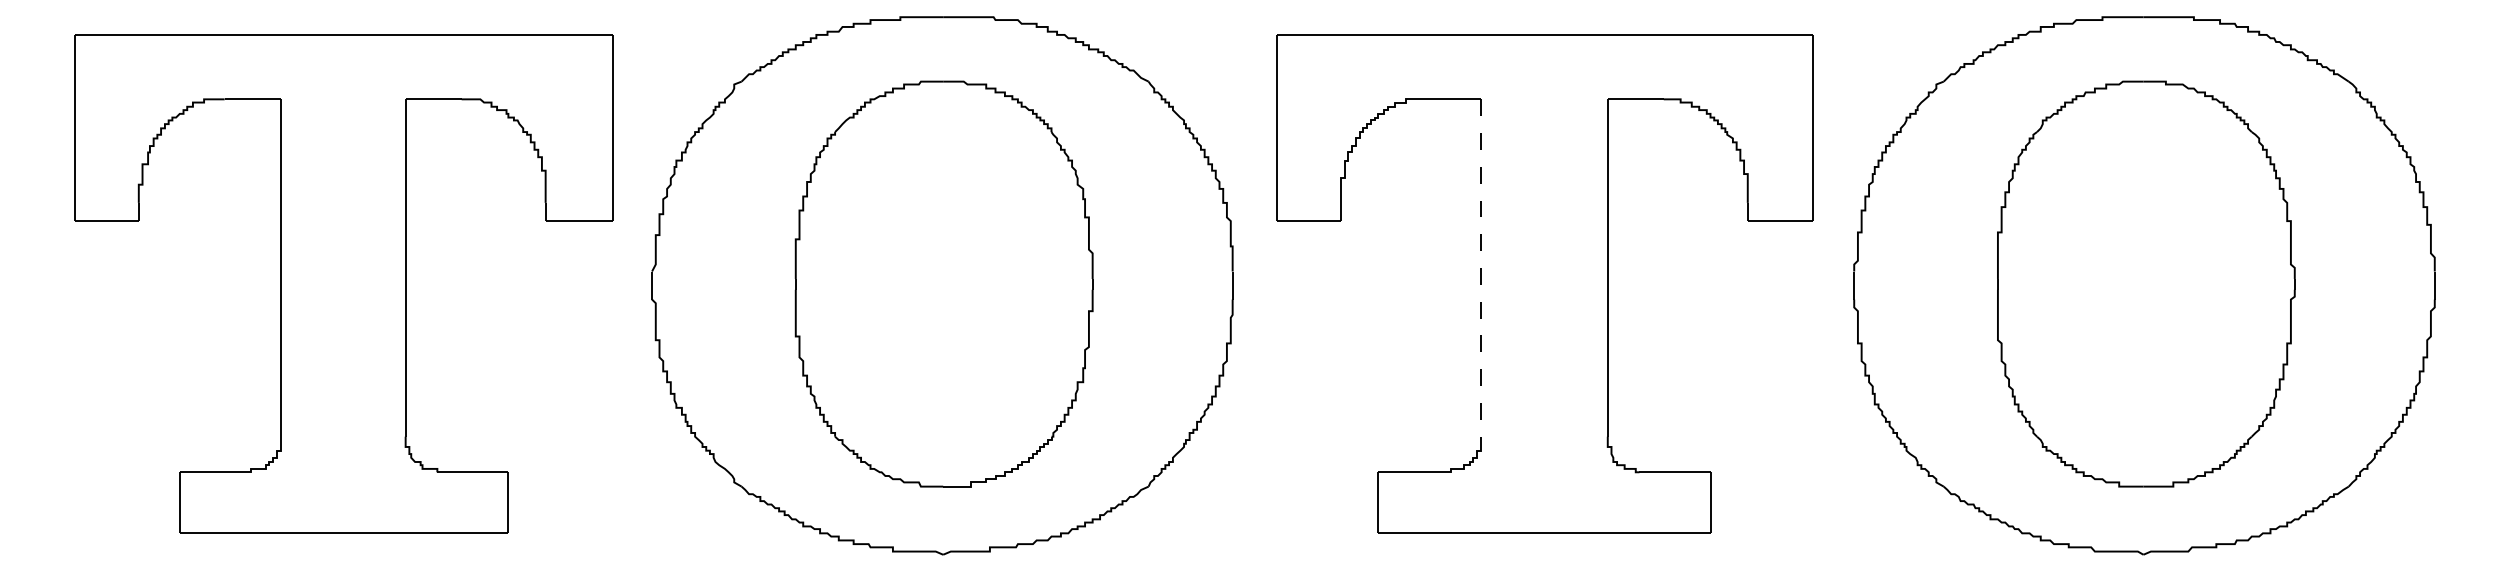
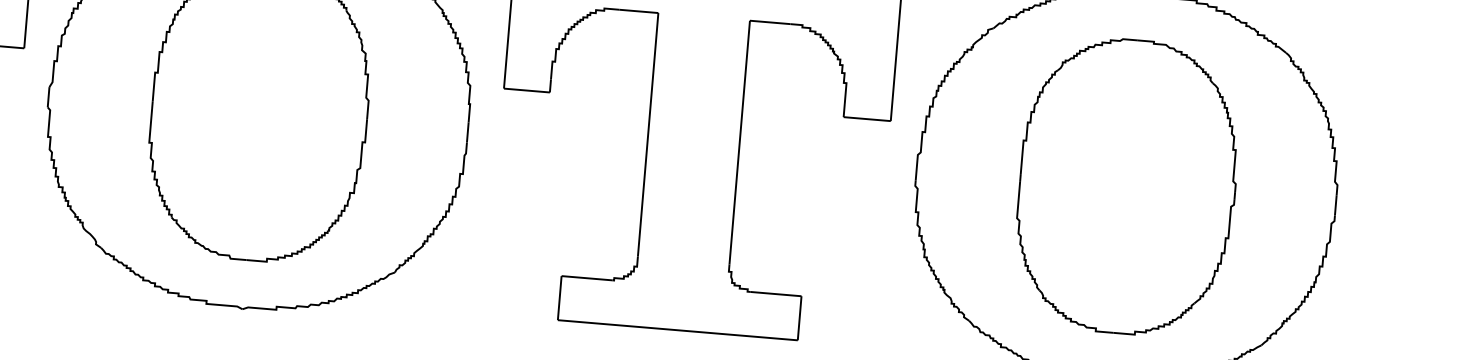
line: (1480, 268) -> (647, 135), dashed -> solid

